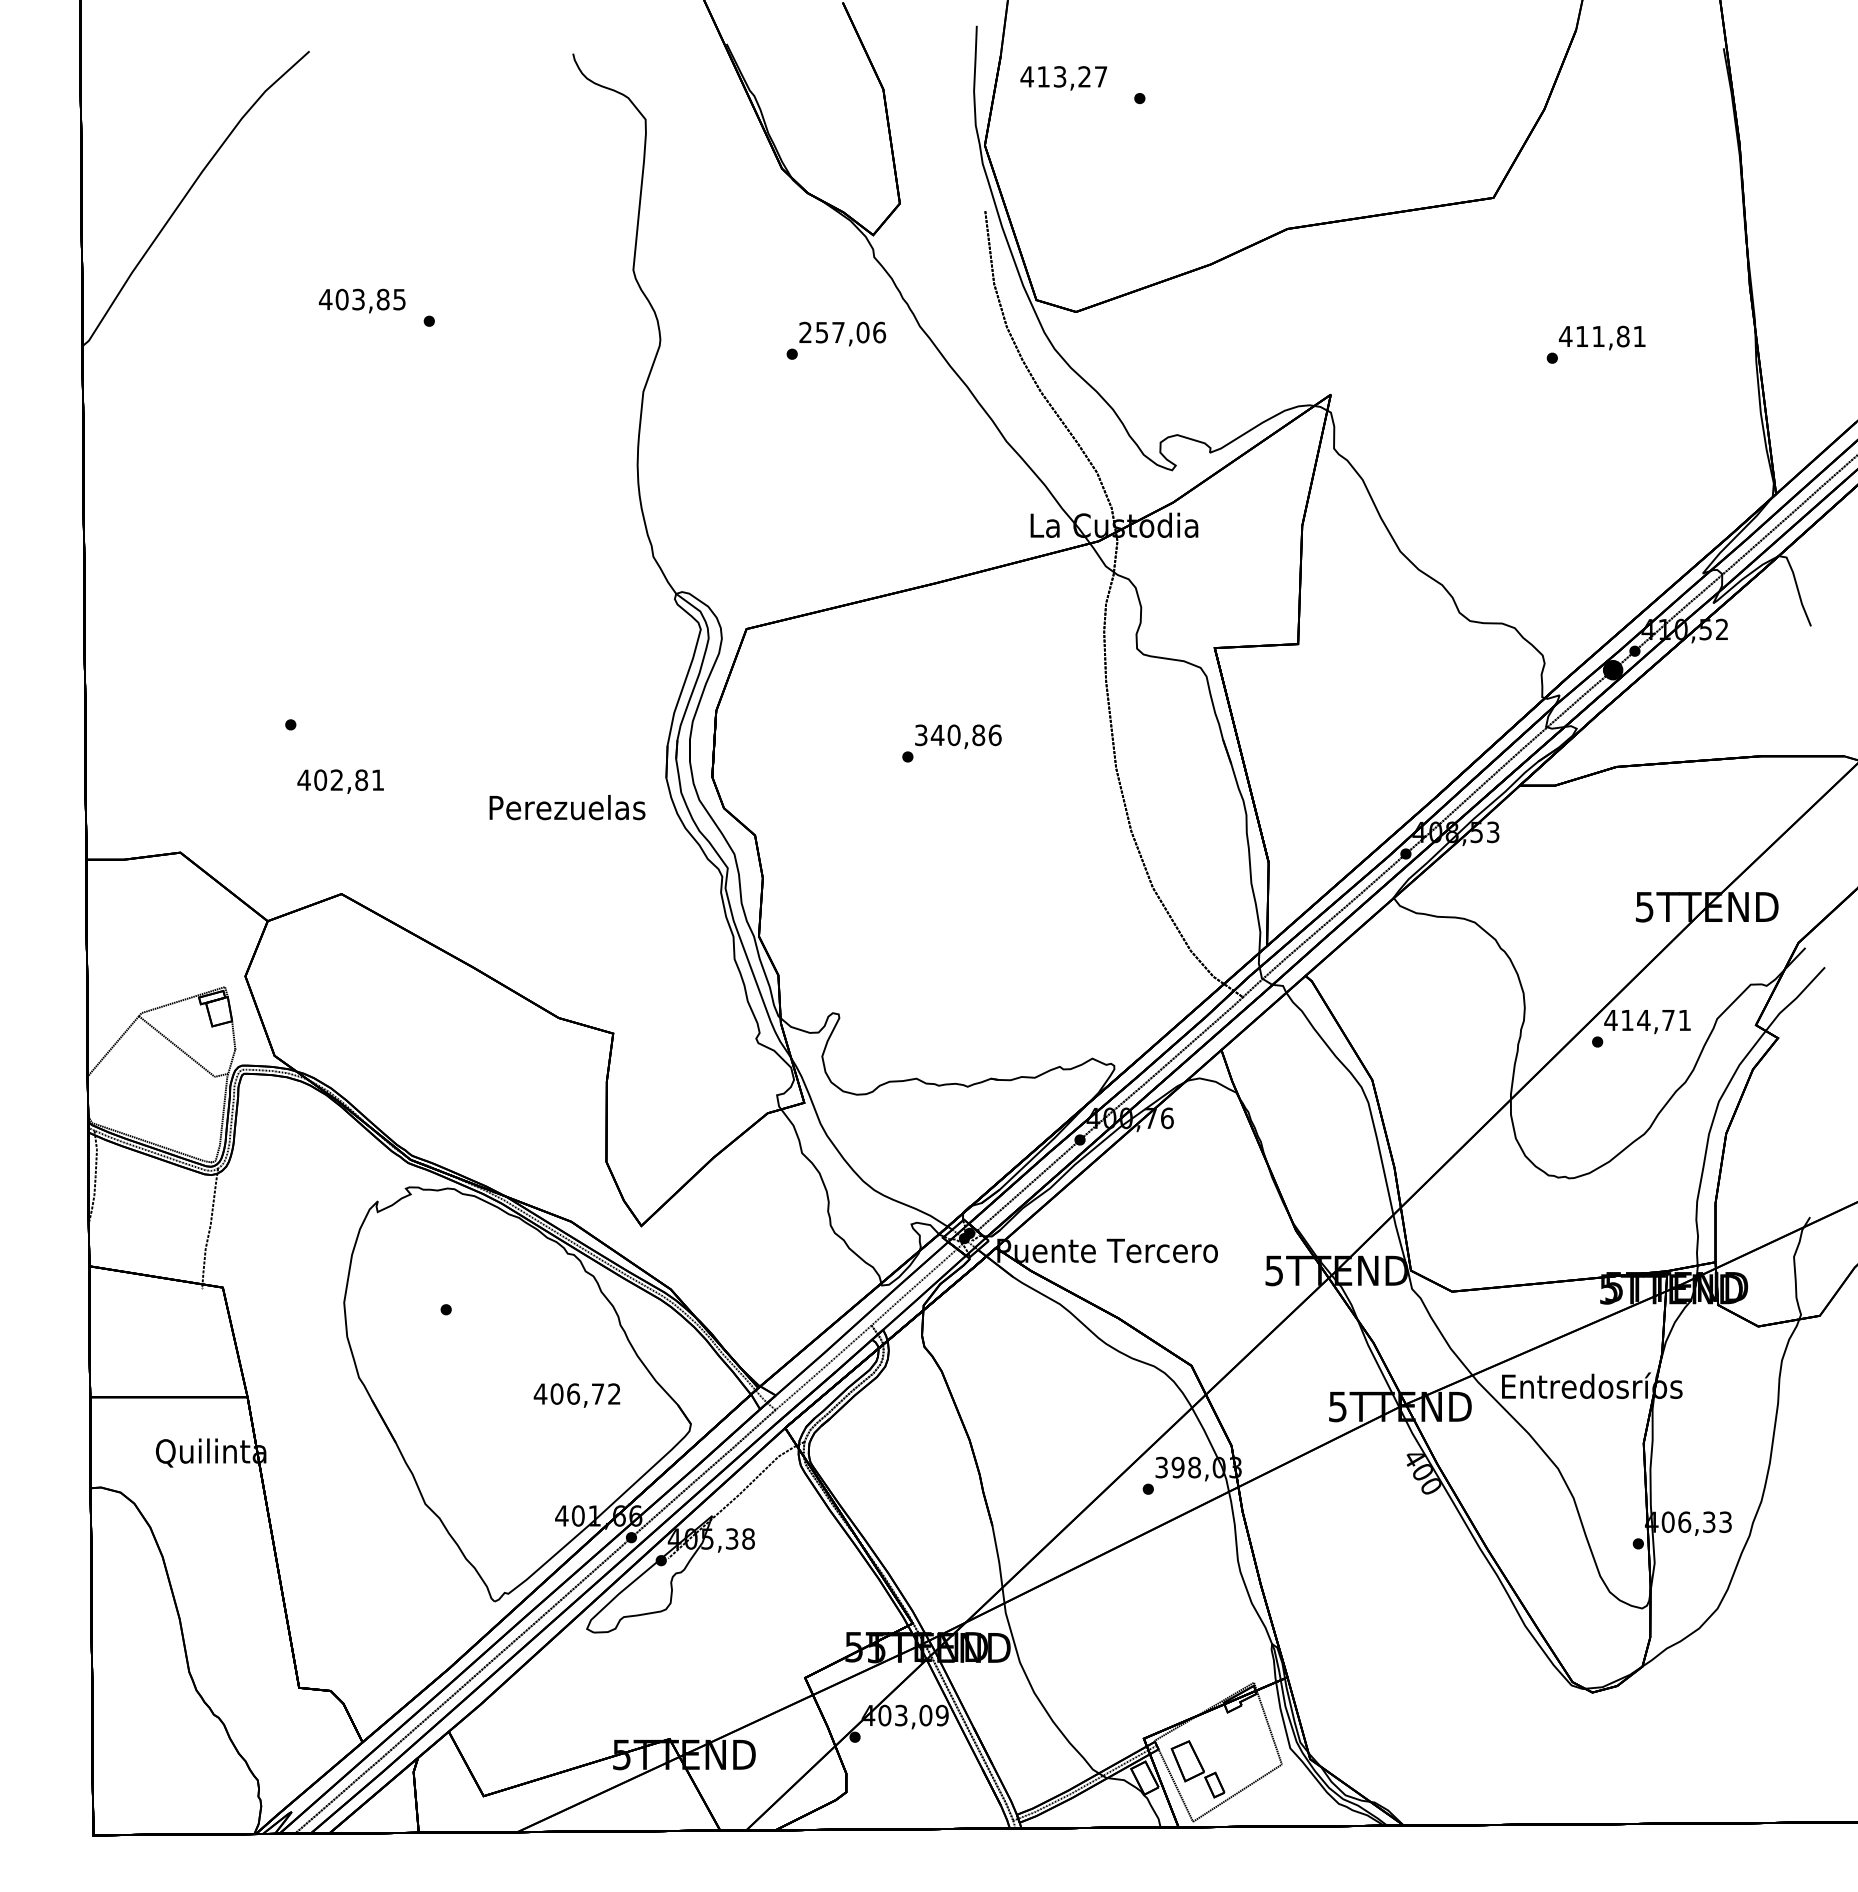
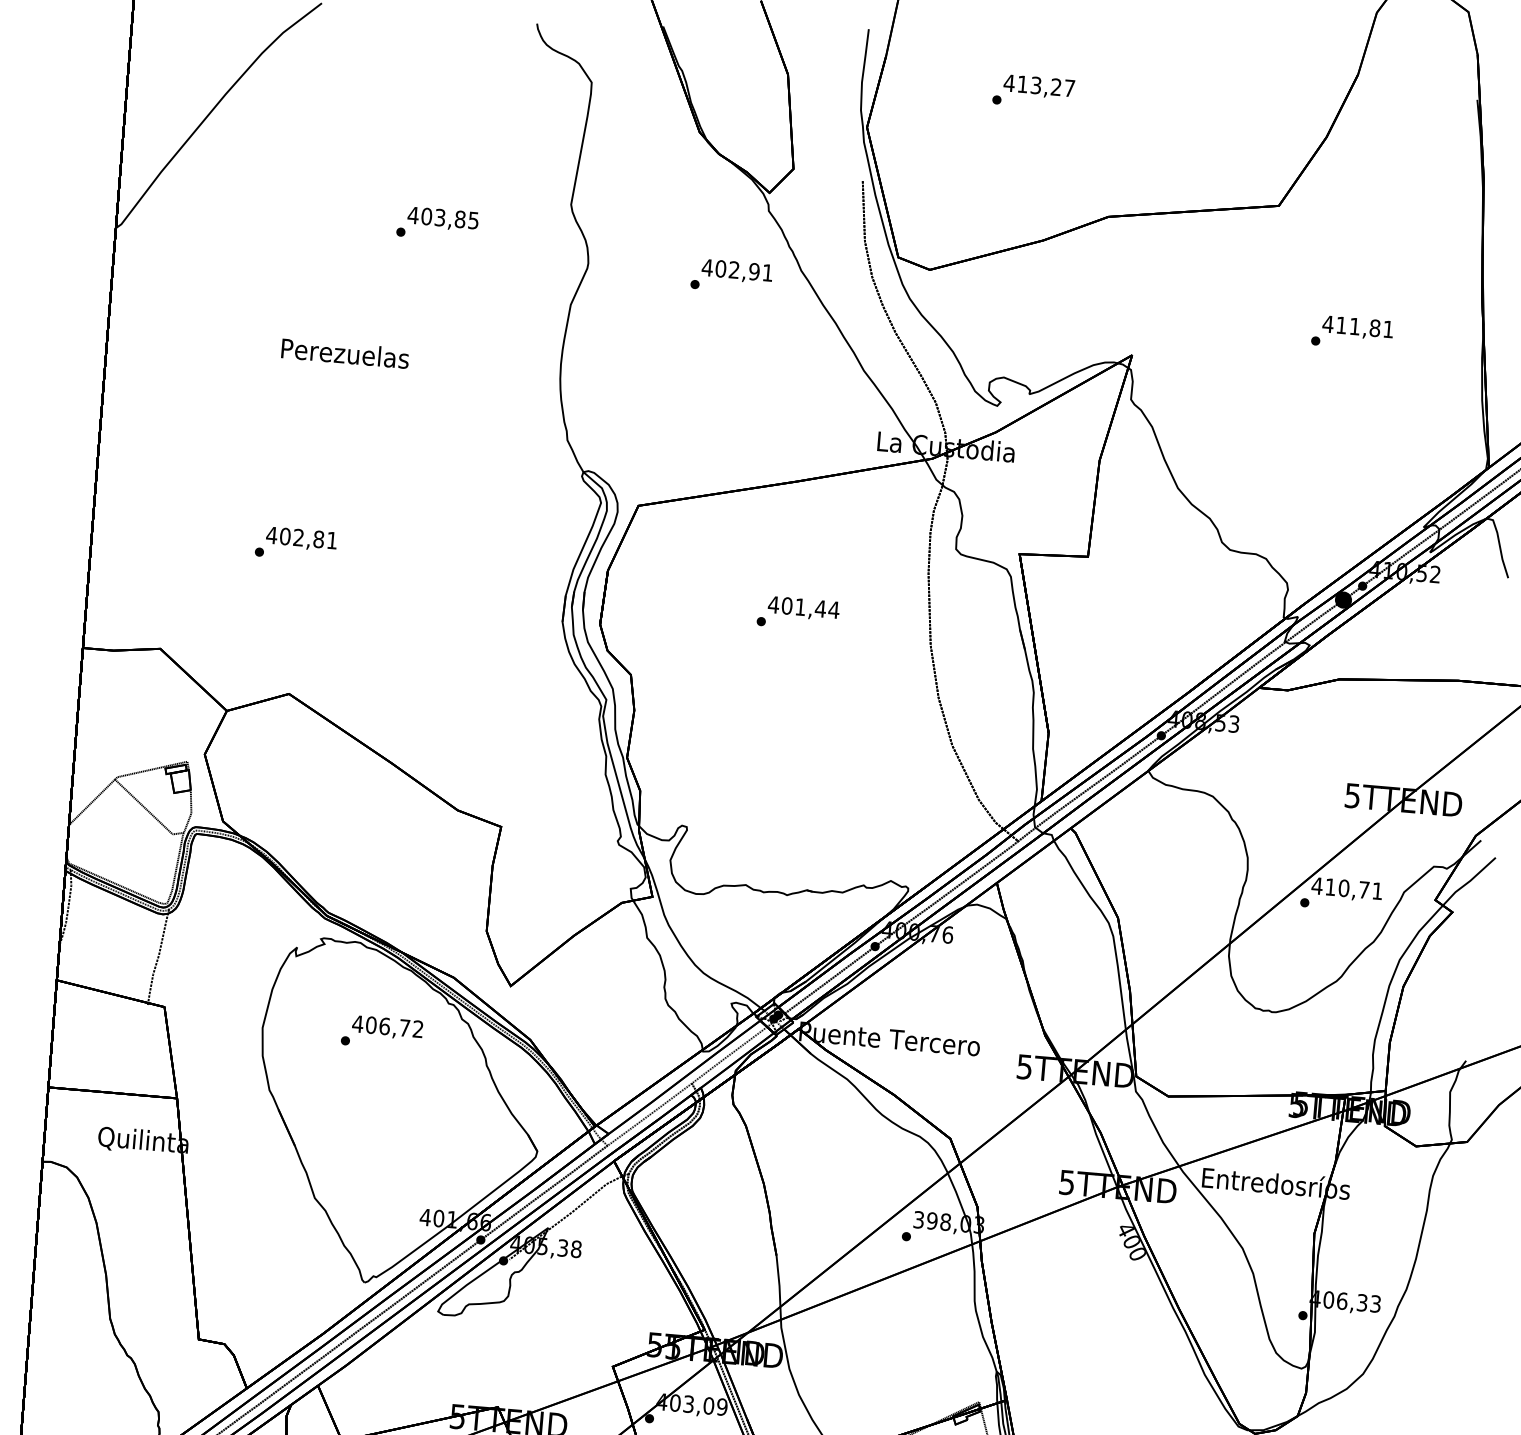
text: (1063, 78) -> (1038, 87), moved
text: (361, 300) -> (442, 218), moved
text: (842, 332) -> (737, 270), 257,06 -> 402,91
text: (957, 735) -> (803, 607), 340,86 -> 401,44
text: (340, 781) -> (301, 539), moved
text: (567, 807) -> (345, 353), moved
text: (1643, 1020) -> (1343, 888), 414,71 -> 410,71
text: (576, 1395) -> (387, 1027), moved

